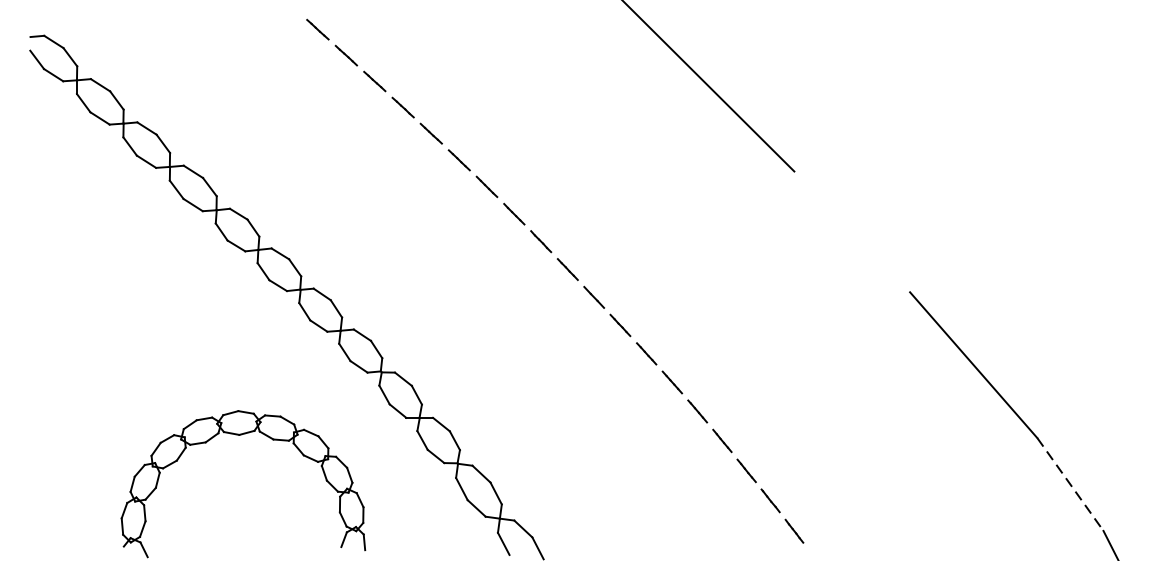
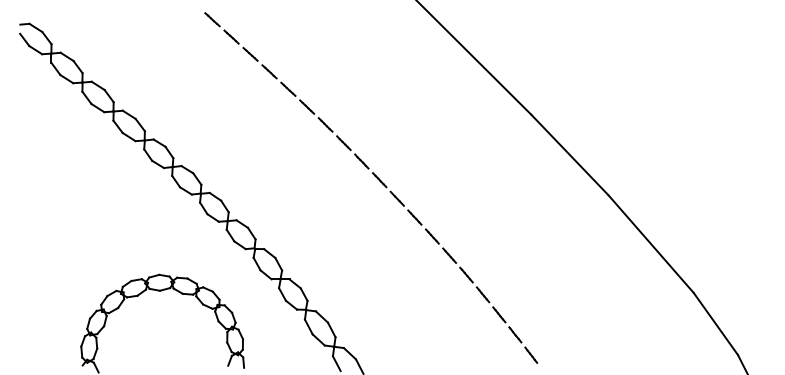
line: (851, 231) -> (569, 154), added
line: (1071, 485) -> (716, 324), dashed -> solid

